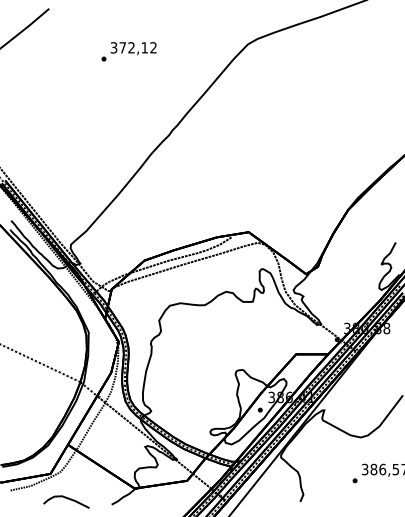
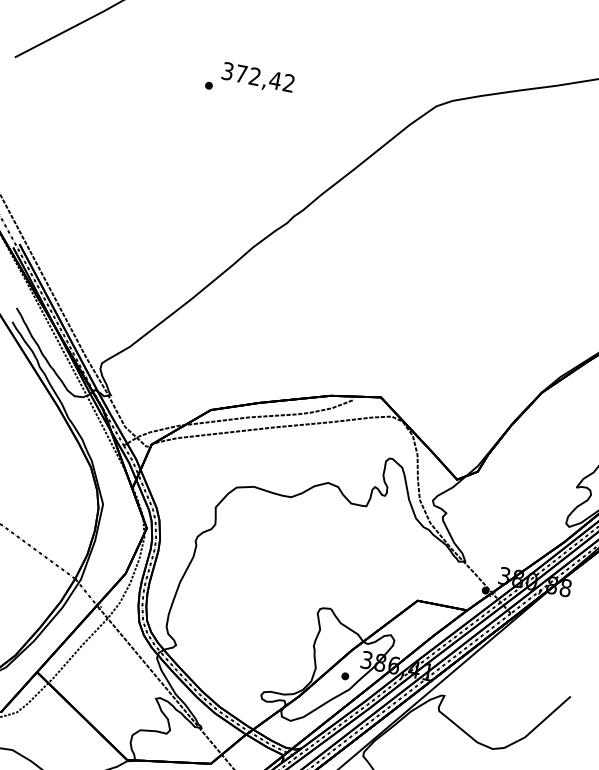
text: (144, 47) -> (275, 80), 372,12 -> 372,42

